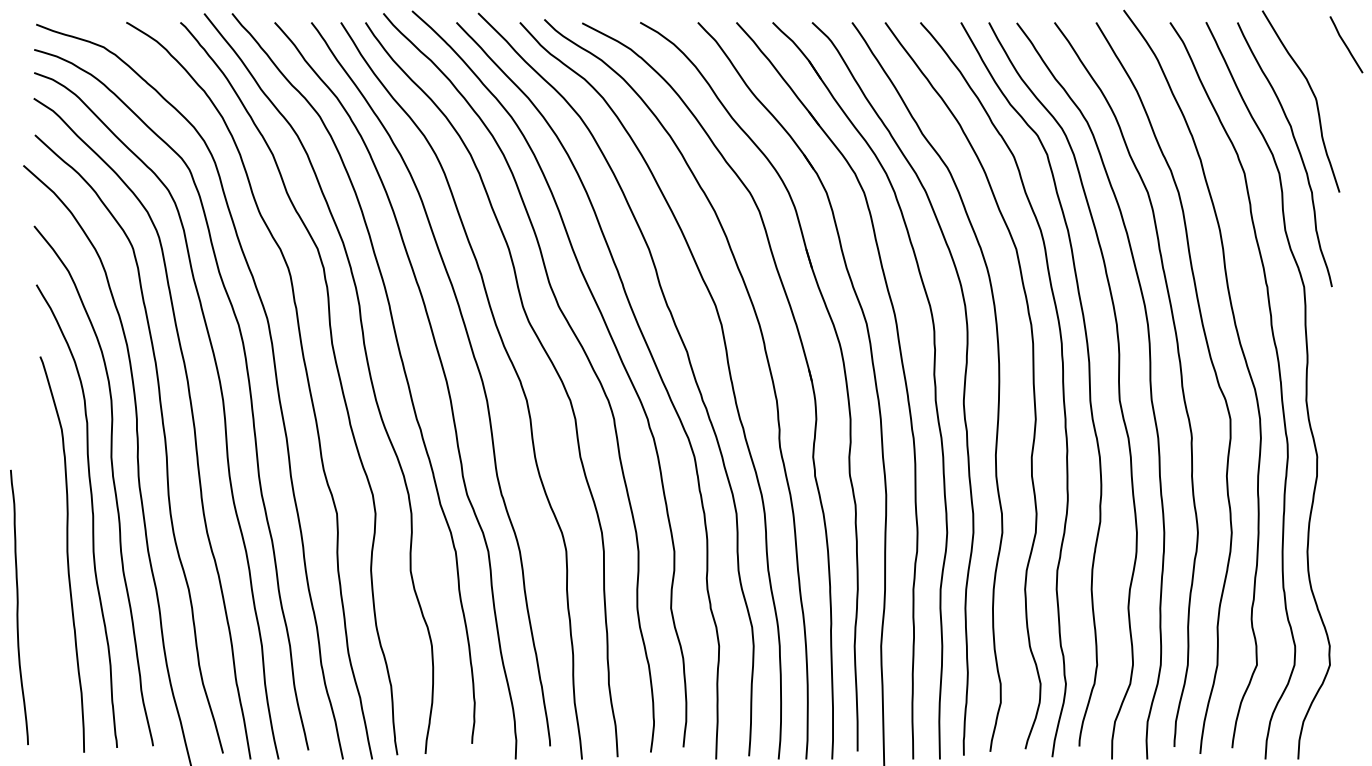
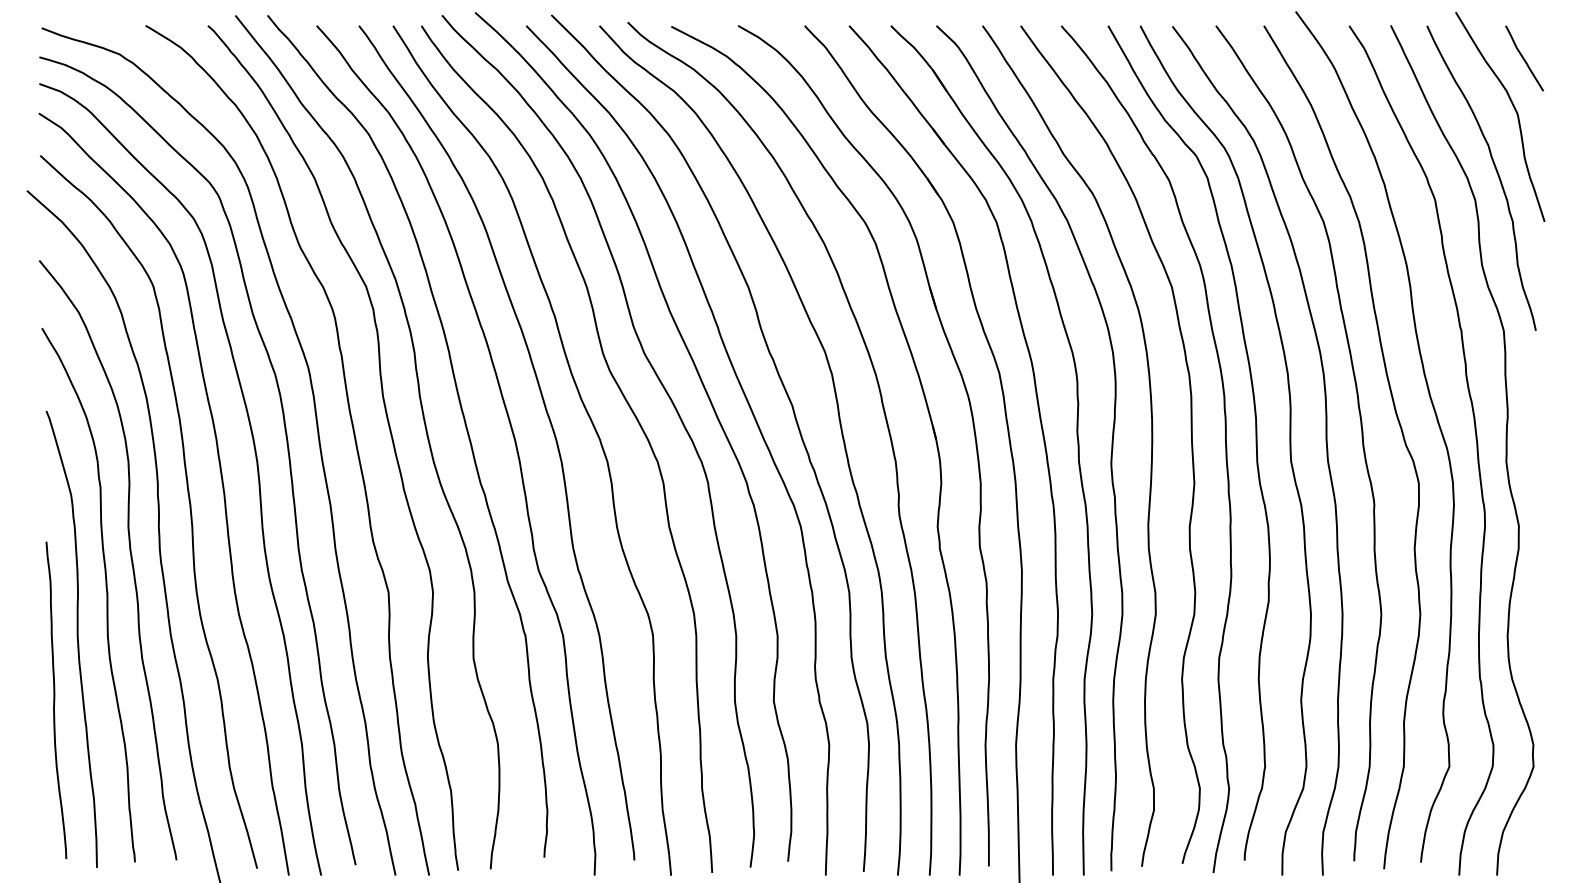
curve: (1346, 44) -> (1524, 58), moved
curve: (18, 606) -> (55, 699), moved

